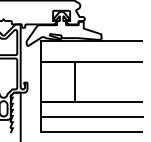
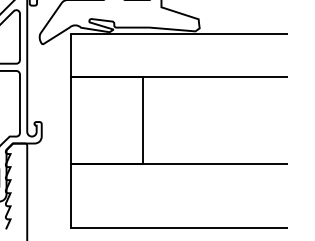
line: (92, 117) -> (180, 196), removed

